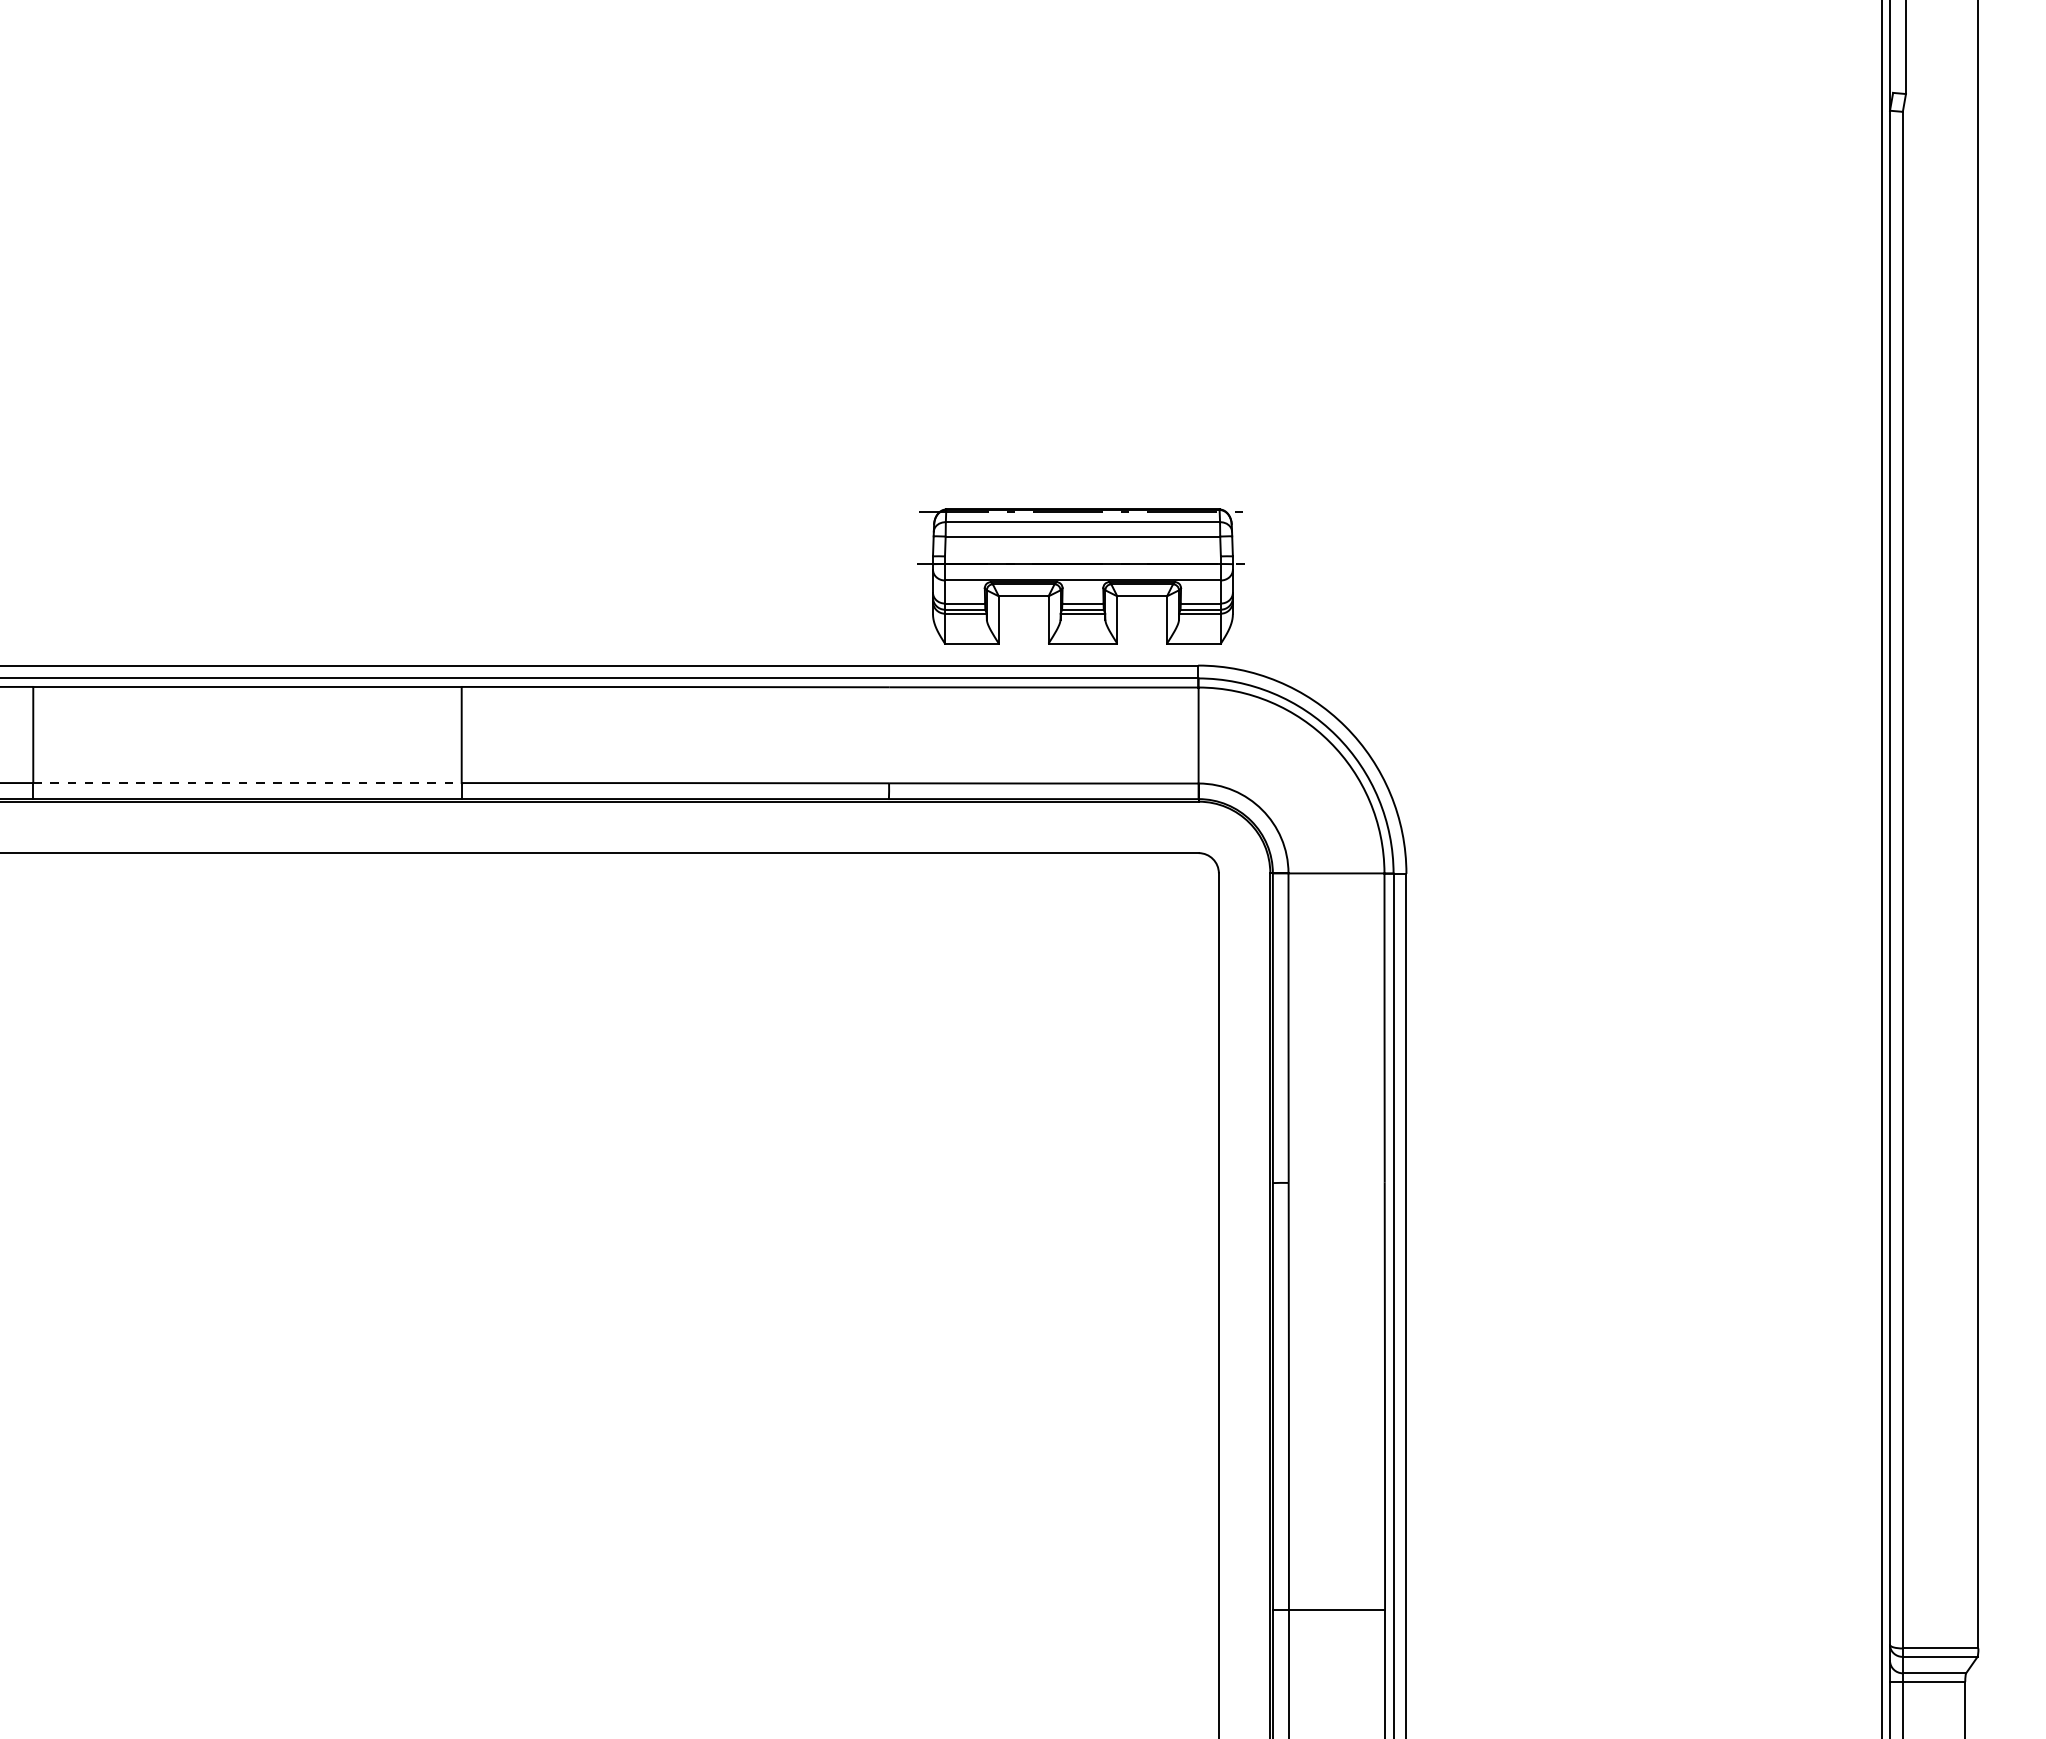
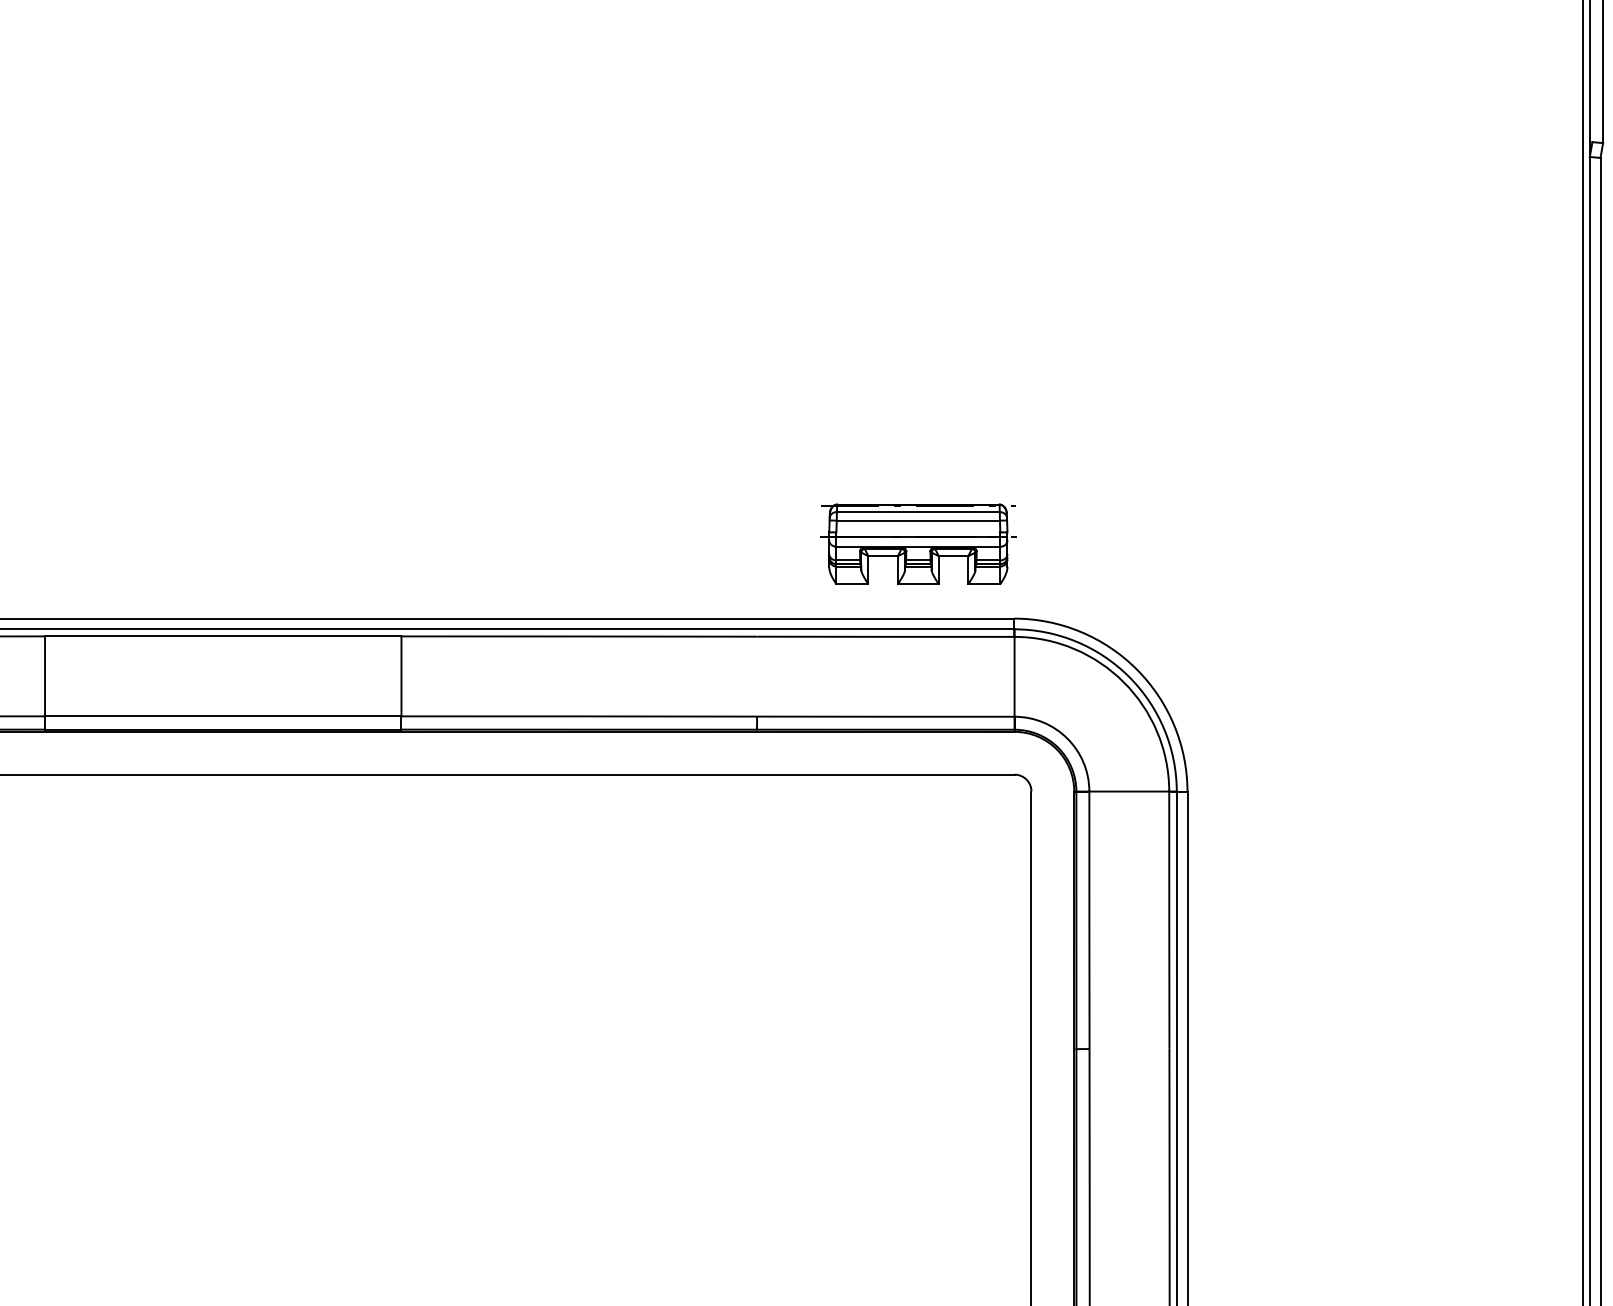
part: (1082, 575) -> (917, 543), size x0.71
line: (247, 783) -> (223, 716), dashed -> solid

